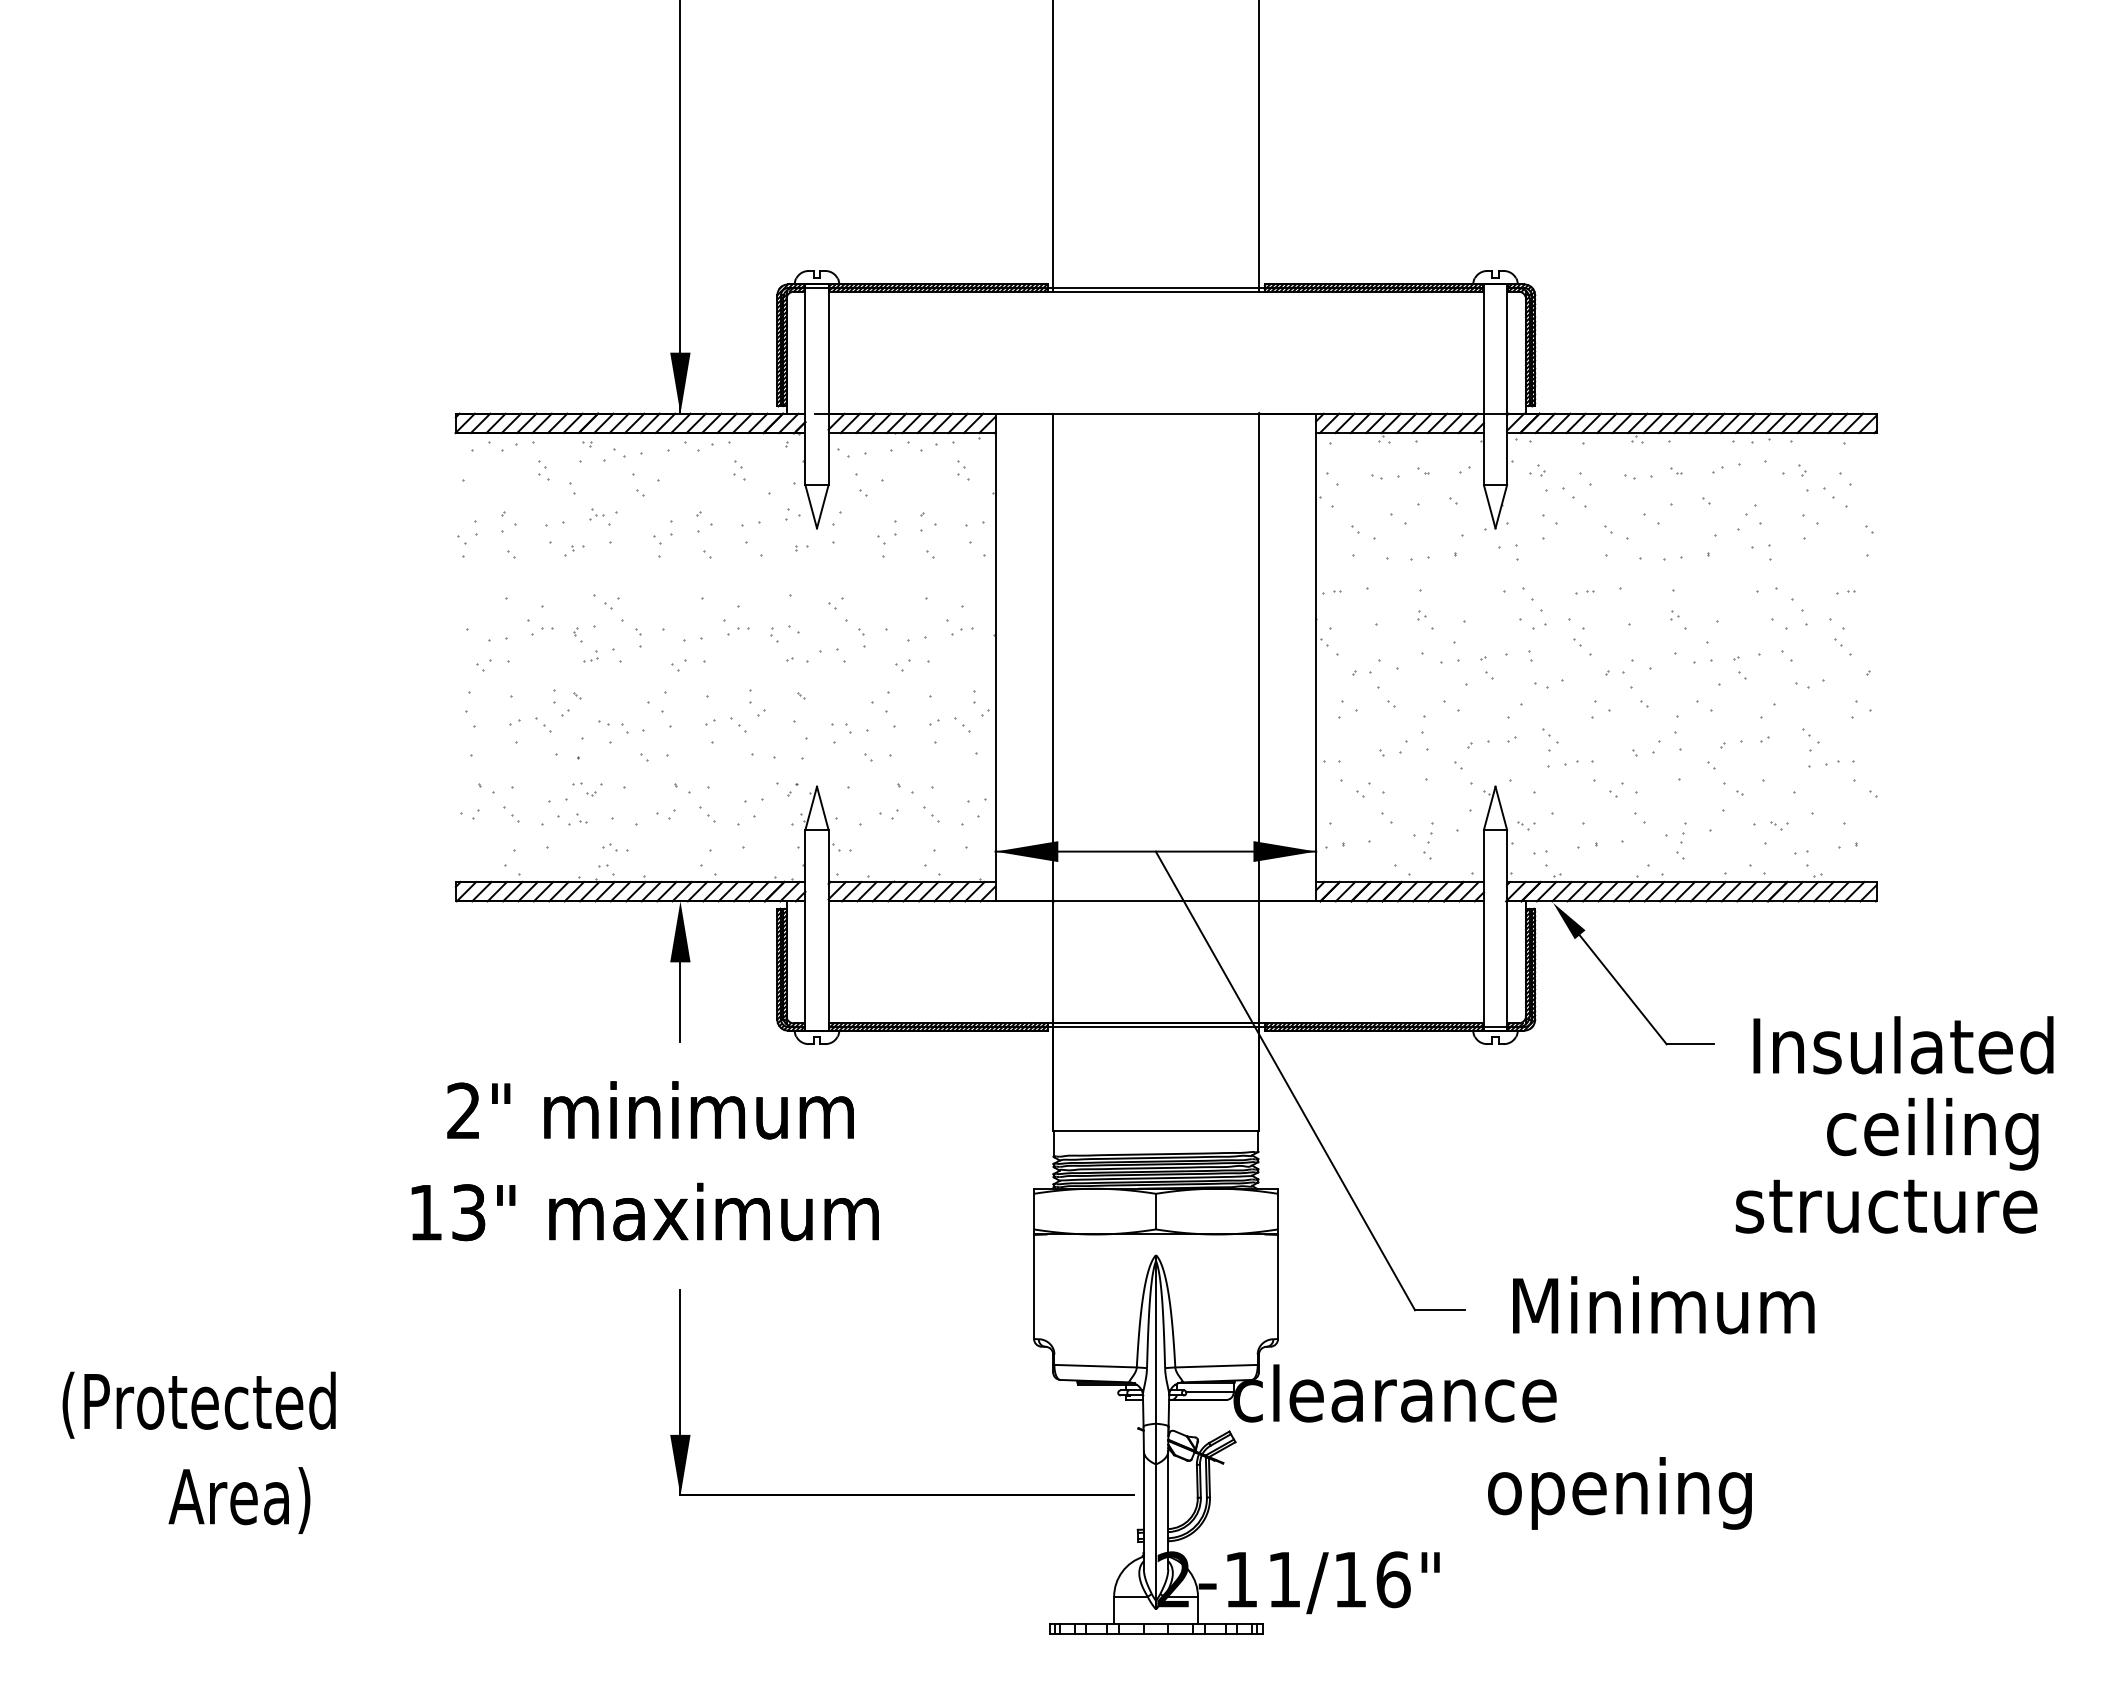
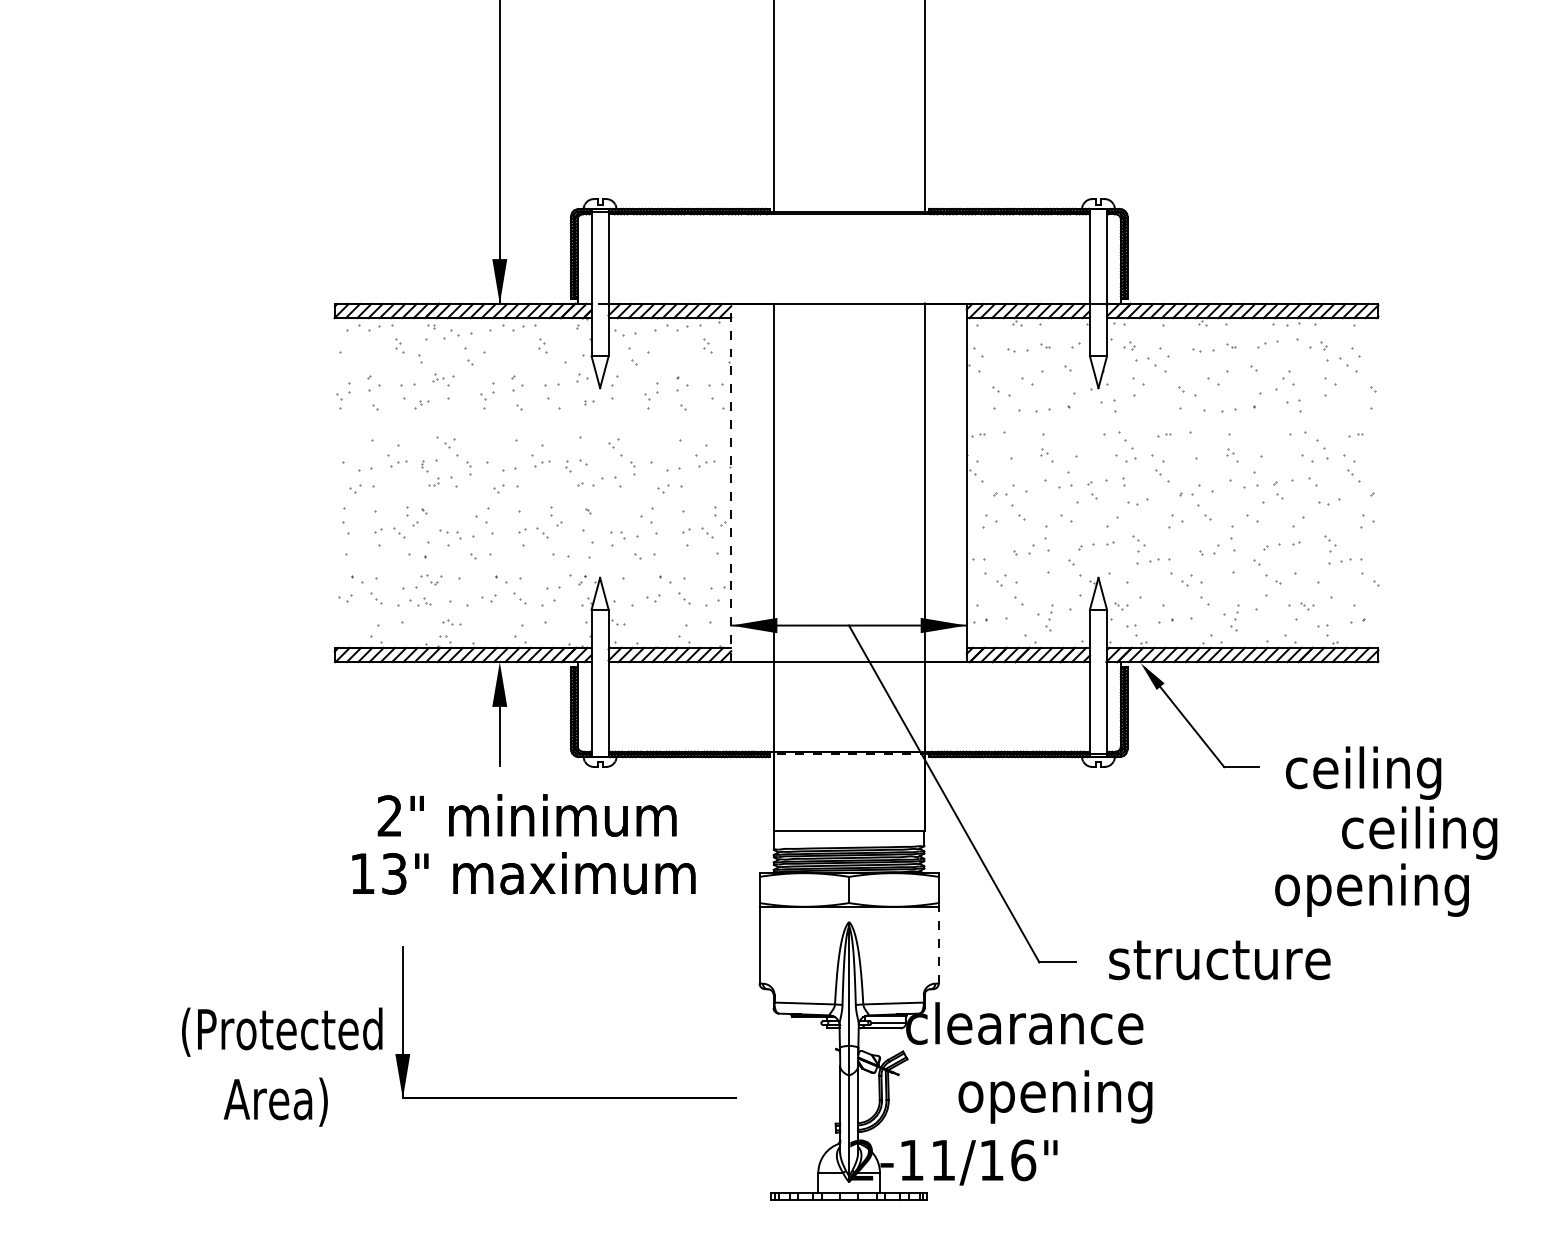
line: (995, 657) -> (731, 482), solid -> dashed
line: (1156, 1027) -> (849, 754), solid -> dashed
text: (1901, 1052) -> (1396, 773), Insulated -> ceiling
text: (650, 1110) -> (527, 815), moved
text: (644, 1211) -> (523, 873), moved
text: (1886, 1211) -> (1385, 889), structure -> opening
line: (1278, 1286) -> (939, 944), solid -> dashed
text: (1662, 1305) -> (1221, 958), Minimum -> structure
text: (198, 1404) -> (281, 1031), moved
text: (1619, 1493) -> (1055, 1097), moved
part: (902, 1494) -> (565, 1097), moved
text: (239, 1500) -> (275, 1102), moved

